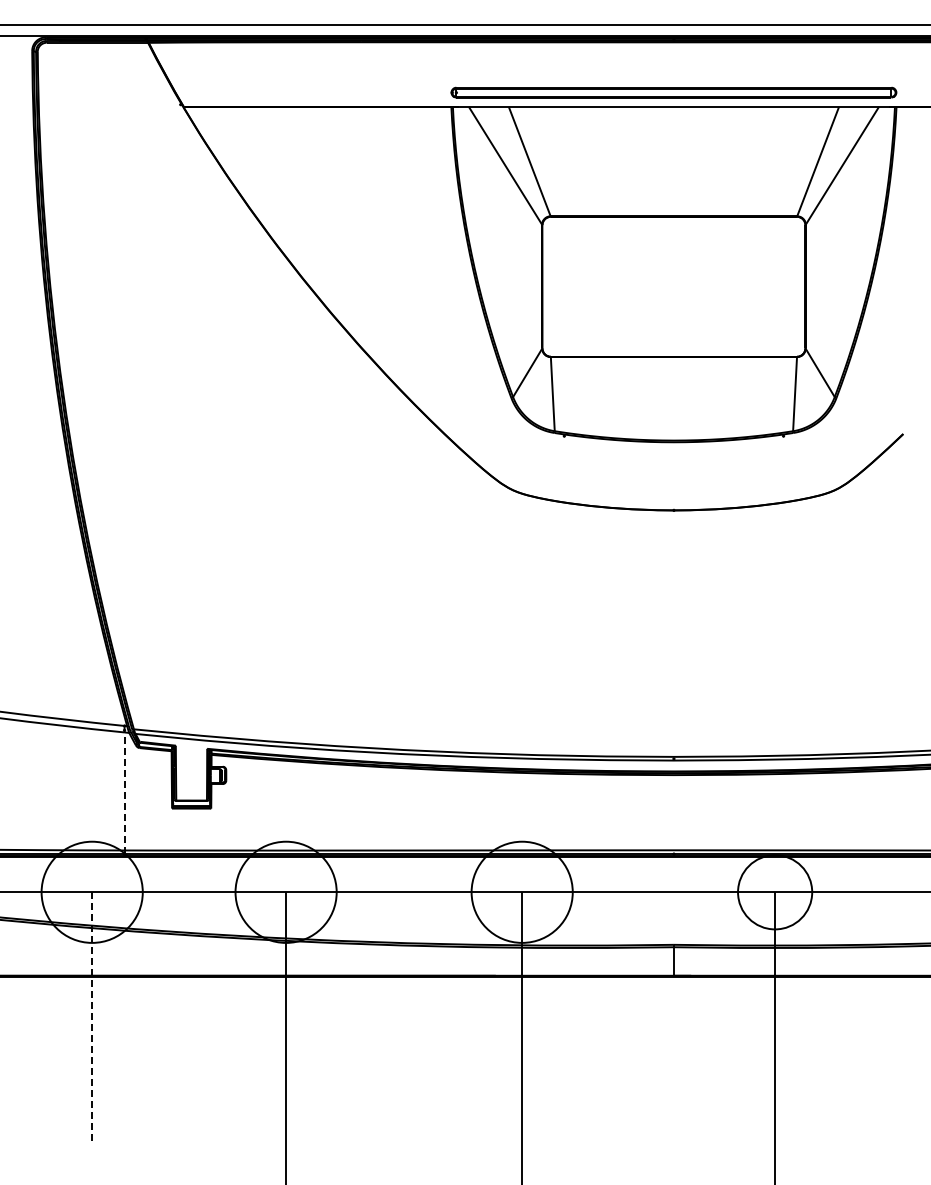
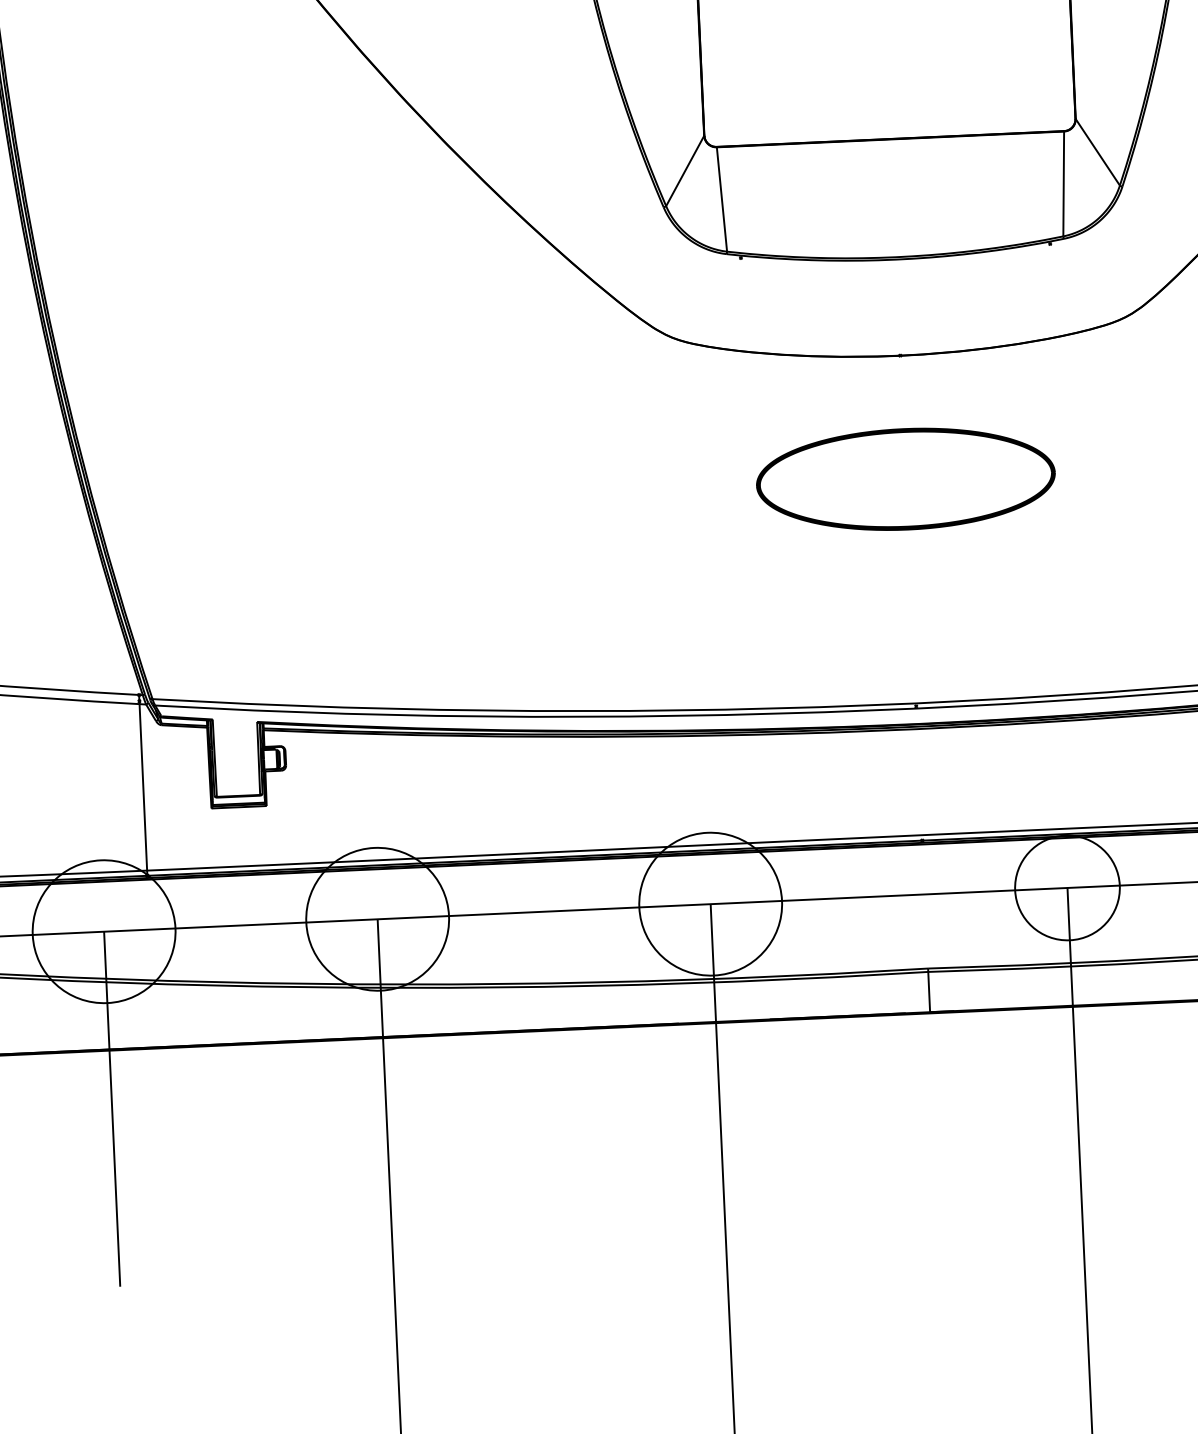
part: (673, 597) -> (905, 478), added
line: (124, 793) -> (143, 790), dashed -> solid
line: (92, 1018) -> (112, 1109), dashed -> solid

